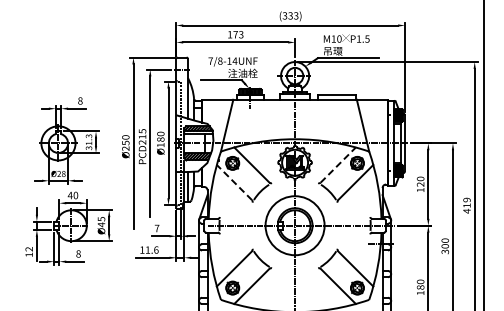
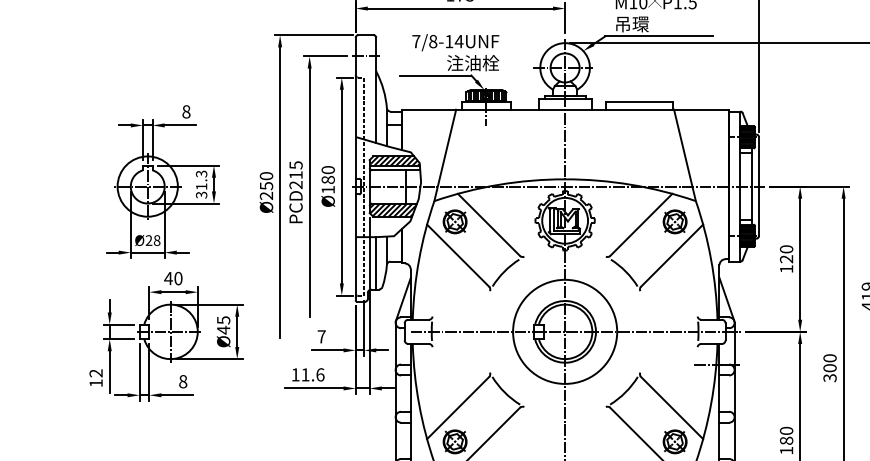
line: (338, 165) -> (641, 225), dashed -> solid
line: (234, 182) -> (458, 255), dashed -> solid

